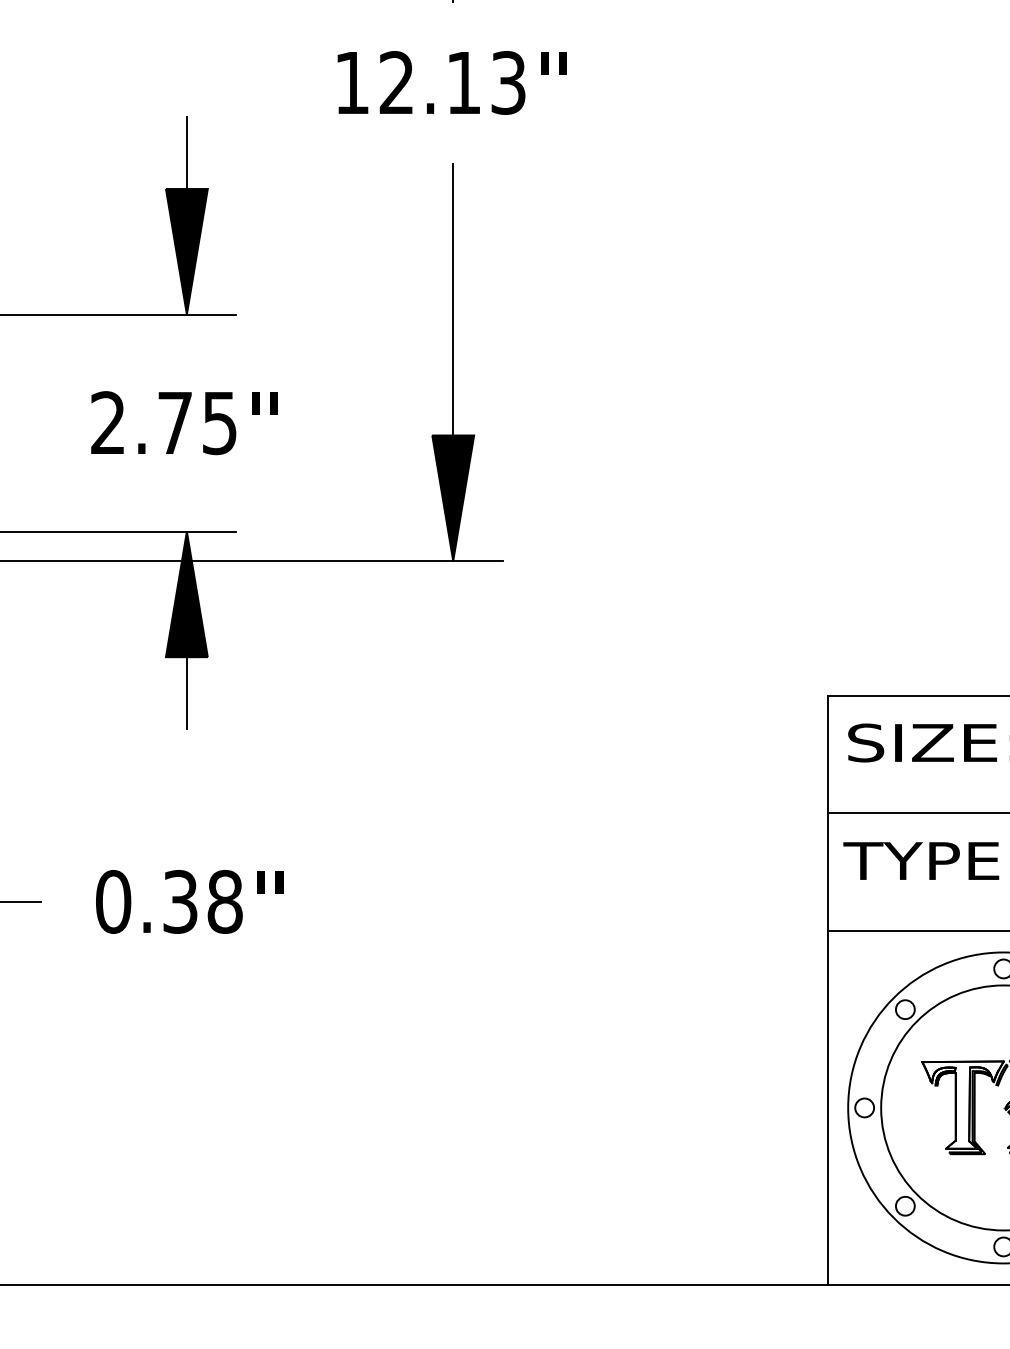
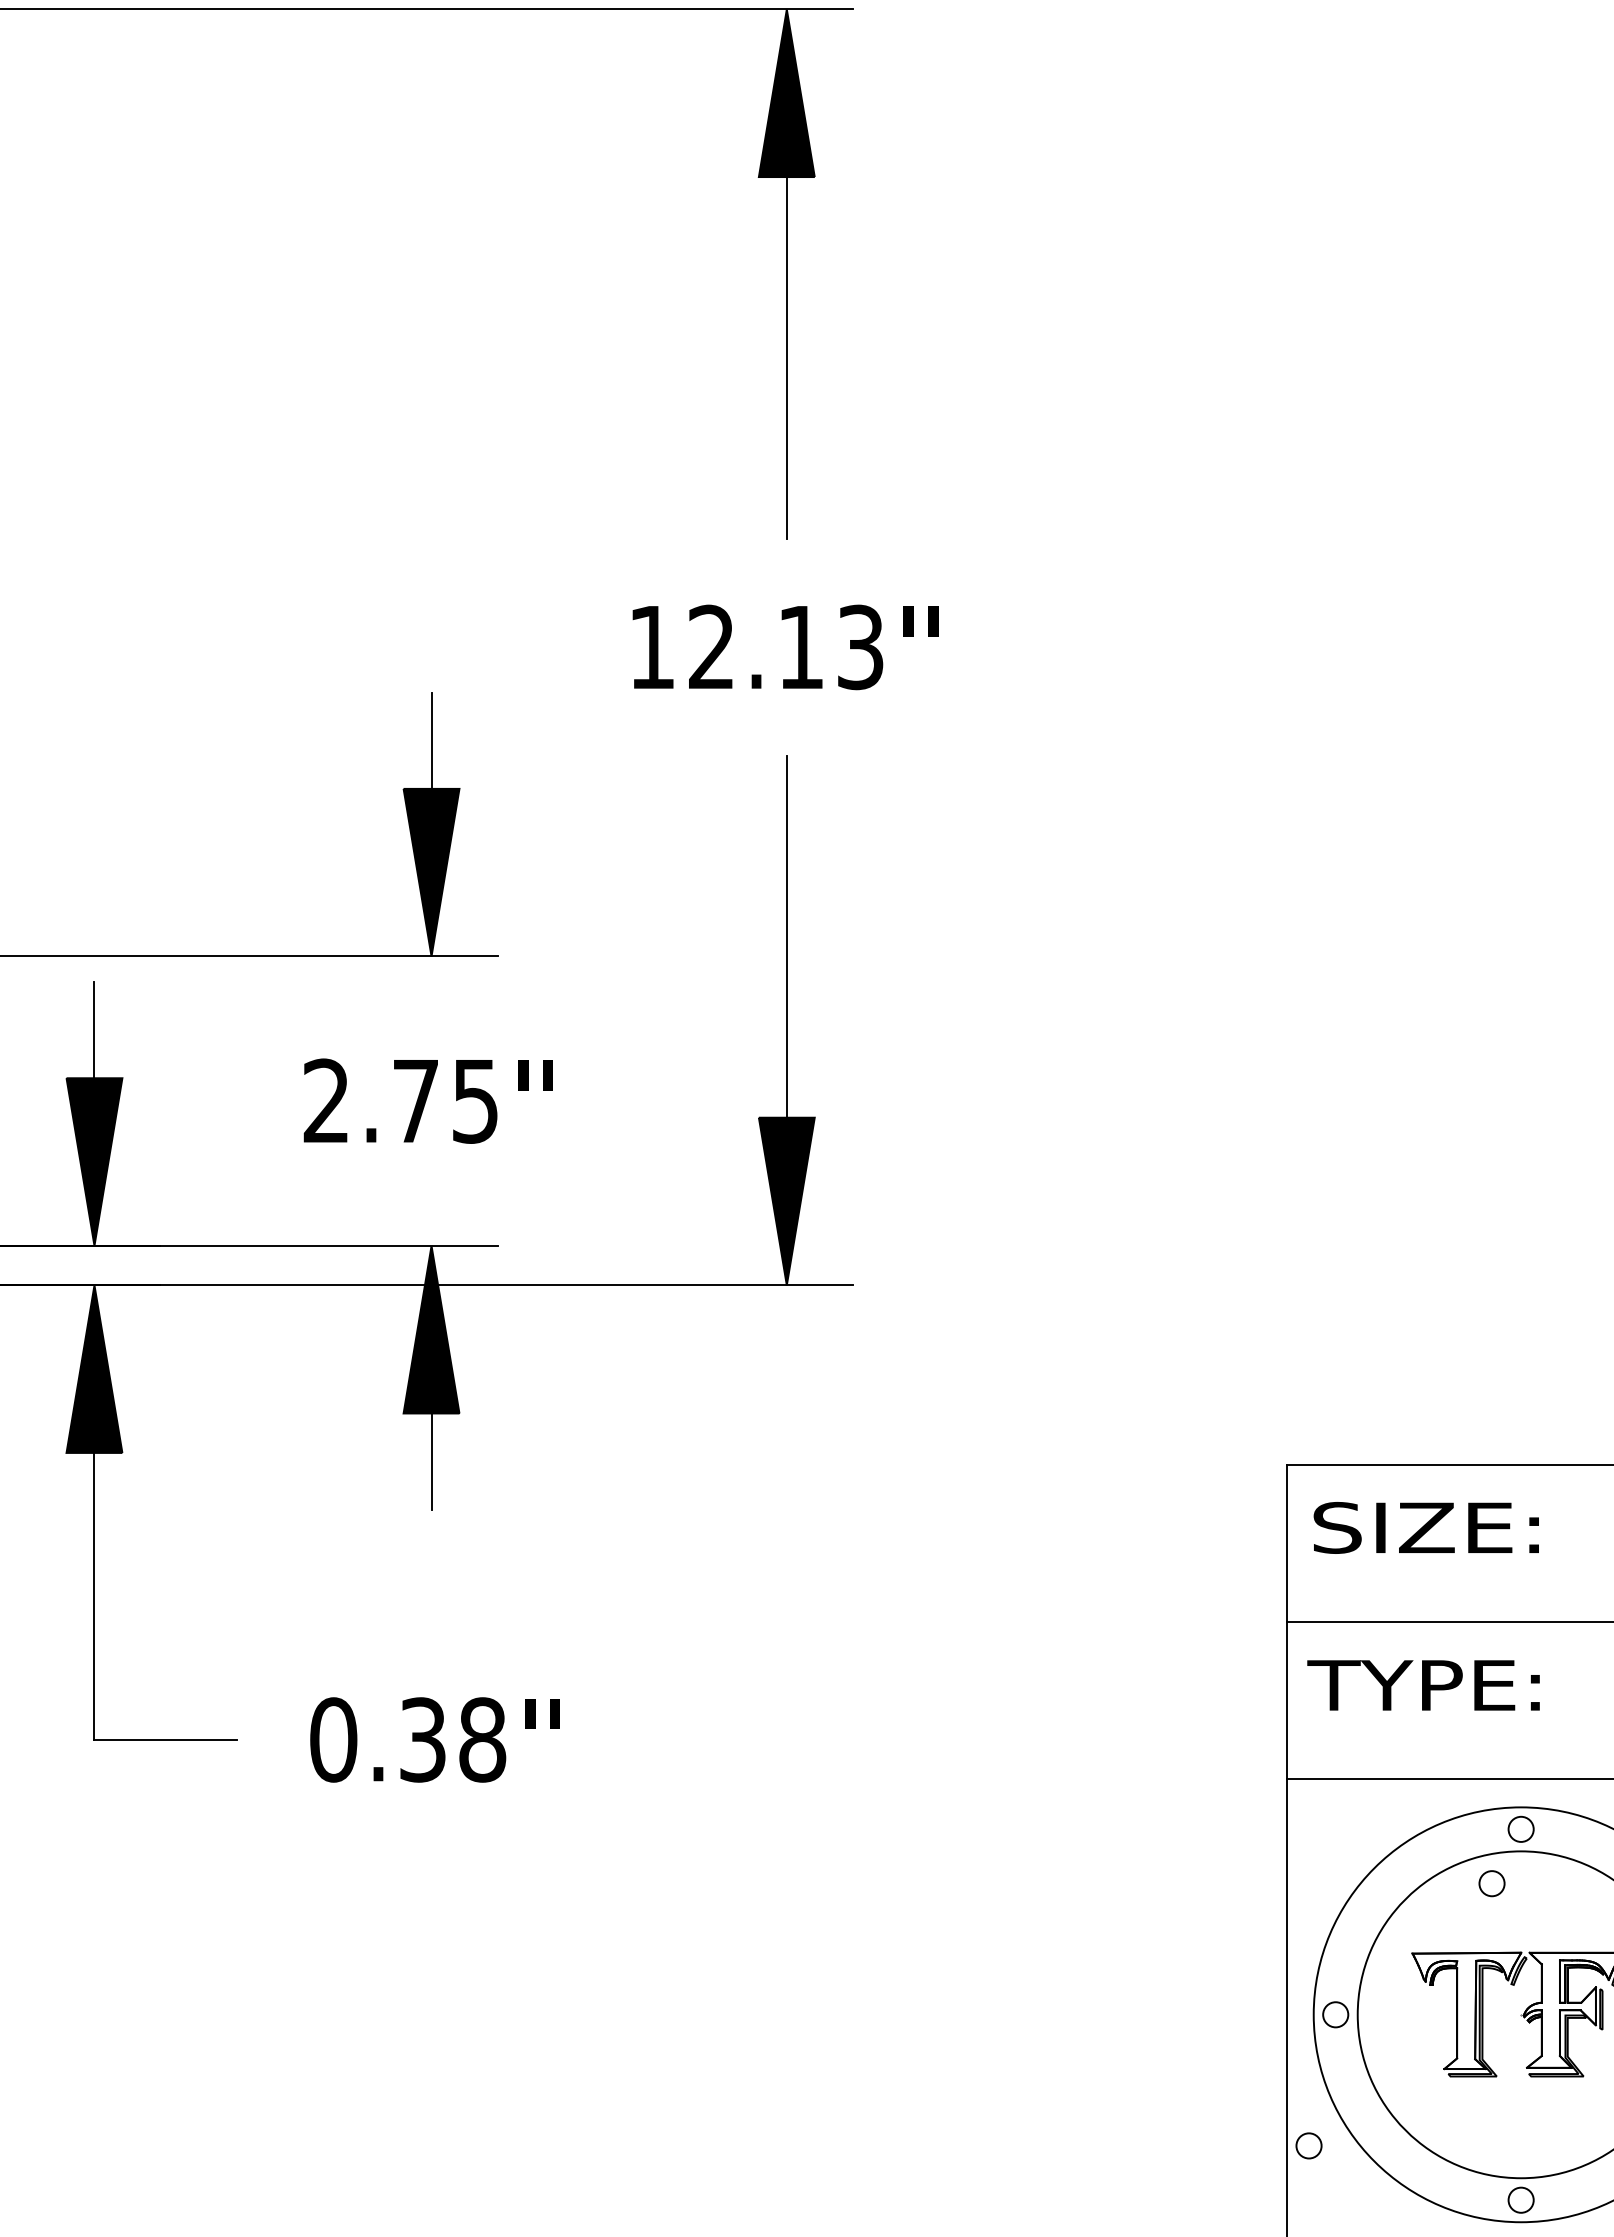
circle: (904, 1009) -> (1491, 1883), moved
circle: (904, 1205) -> (1308, 2145), moved

